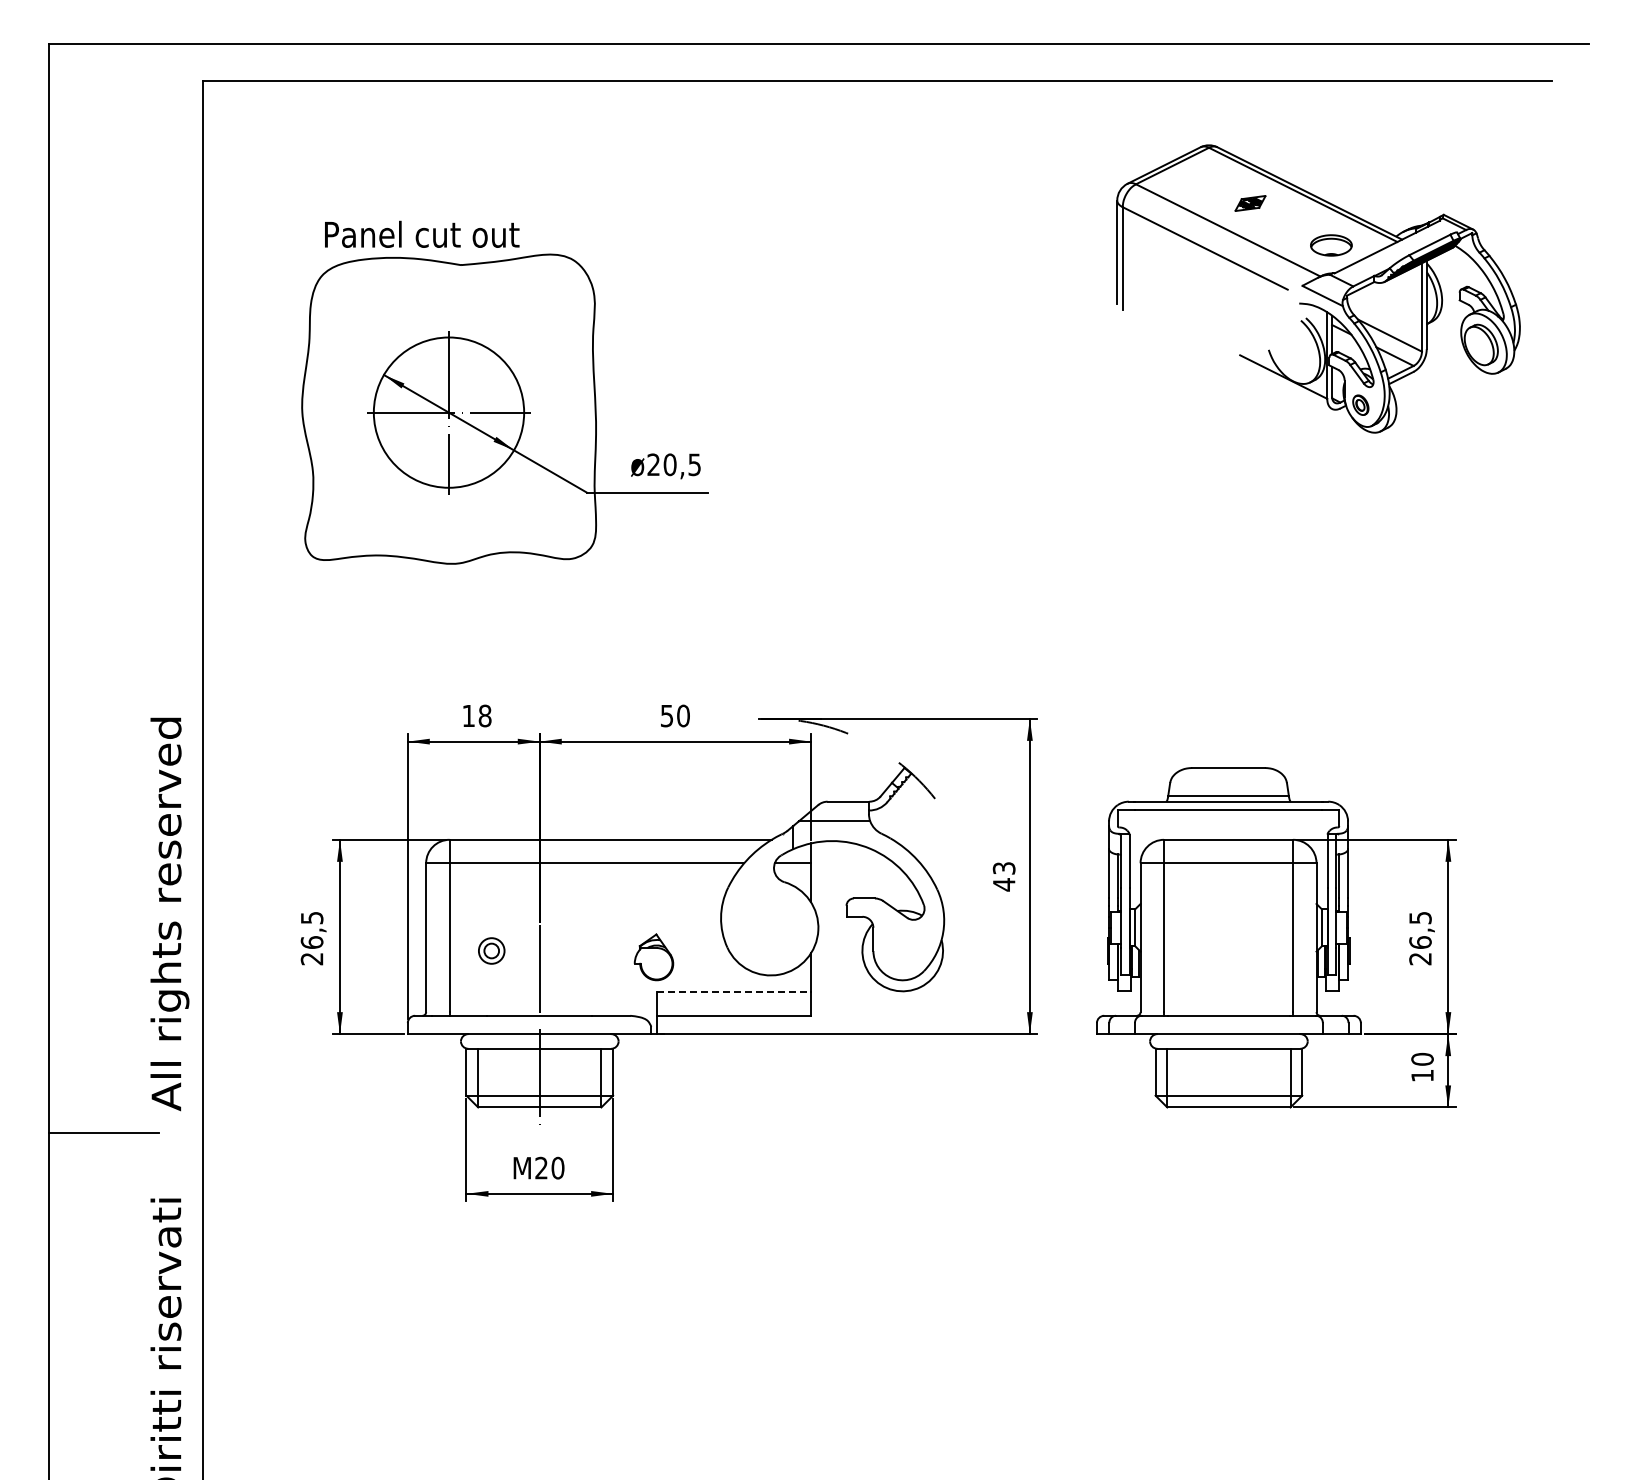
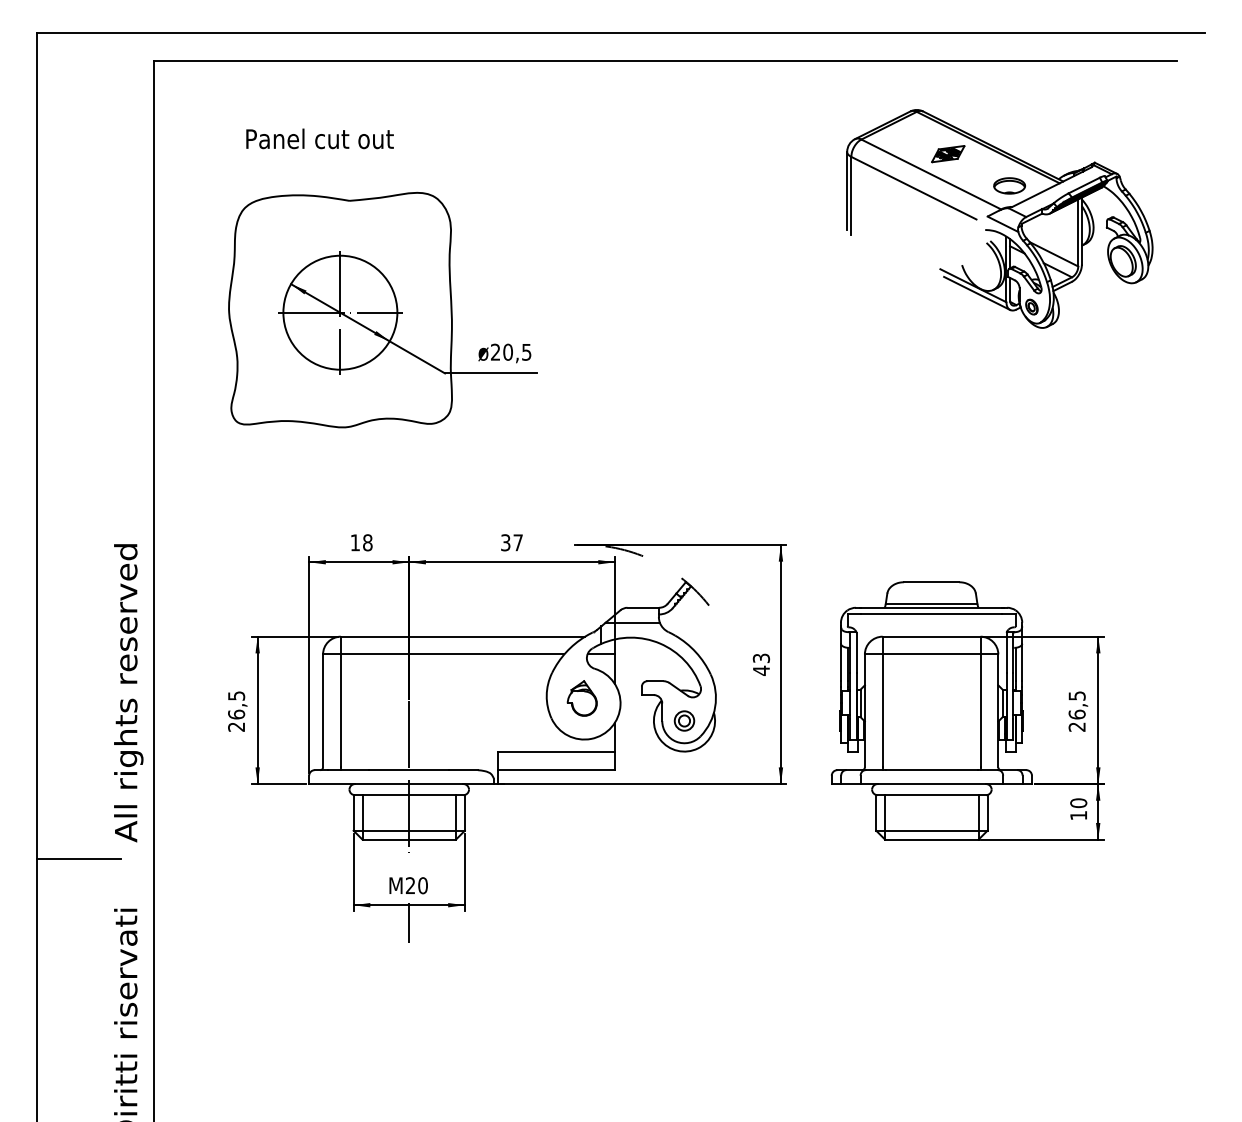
part: (1250, 203) -> (948, 154), size x1.43
text: (422, 233) -> (320, 138), moved
line: (1288, 386) -> (977, 292), added
text: (675, 715) -> (512, 542), 50 -> 37
part: (491, 950) -> (684, 720), moved
part: (653, 957) -> (581, 698), moved
line: (734, 992) -> (556, 752), dashed -> solid
line: (539, 1216) -> (409, 922), added

